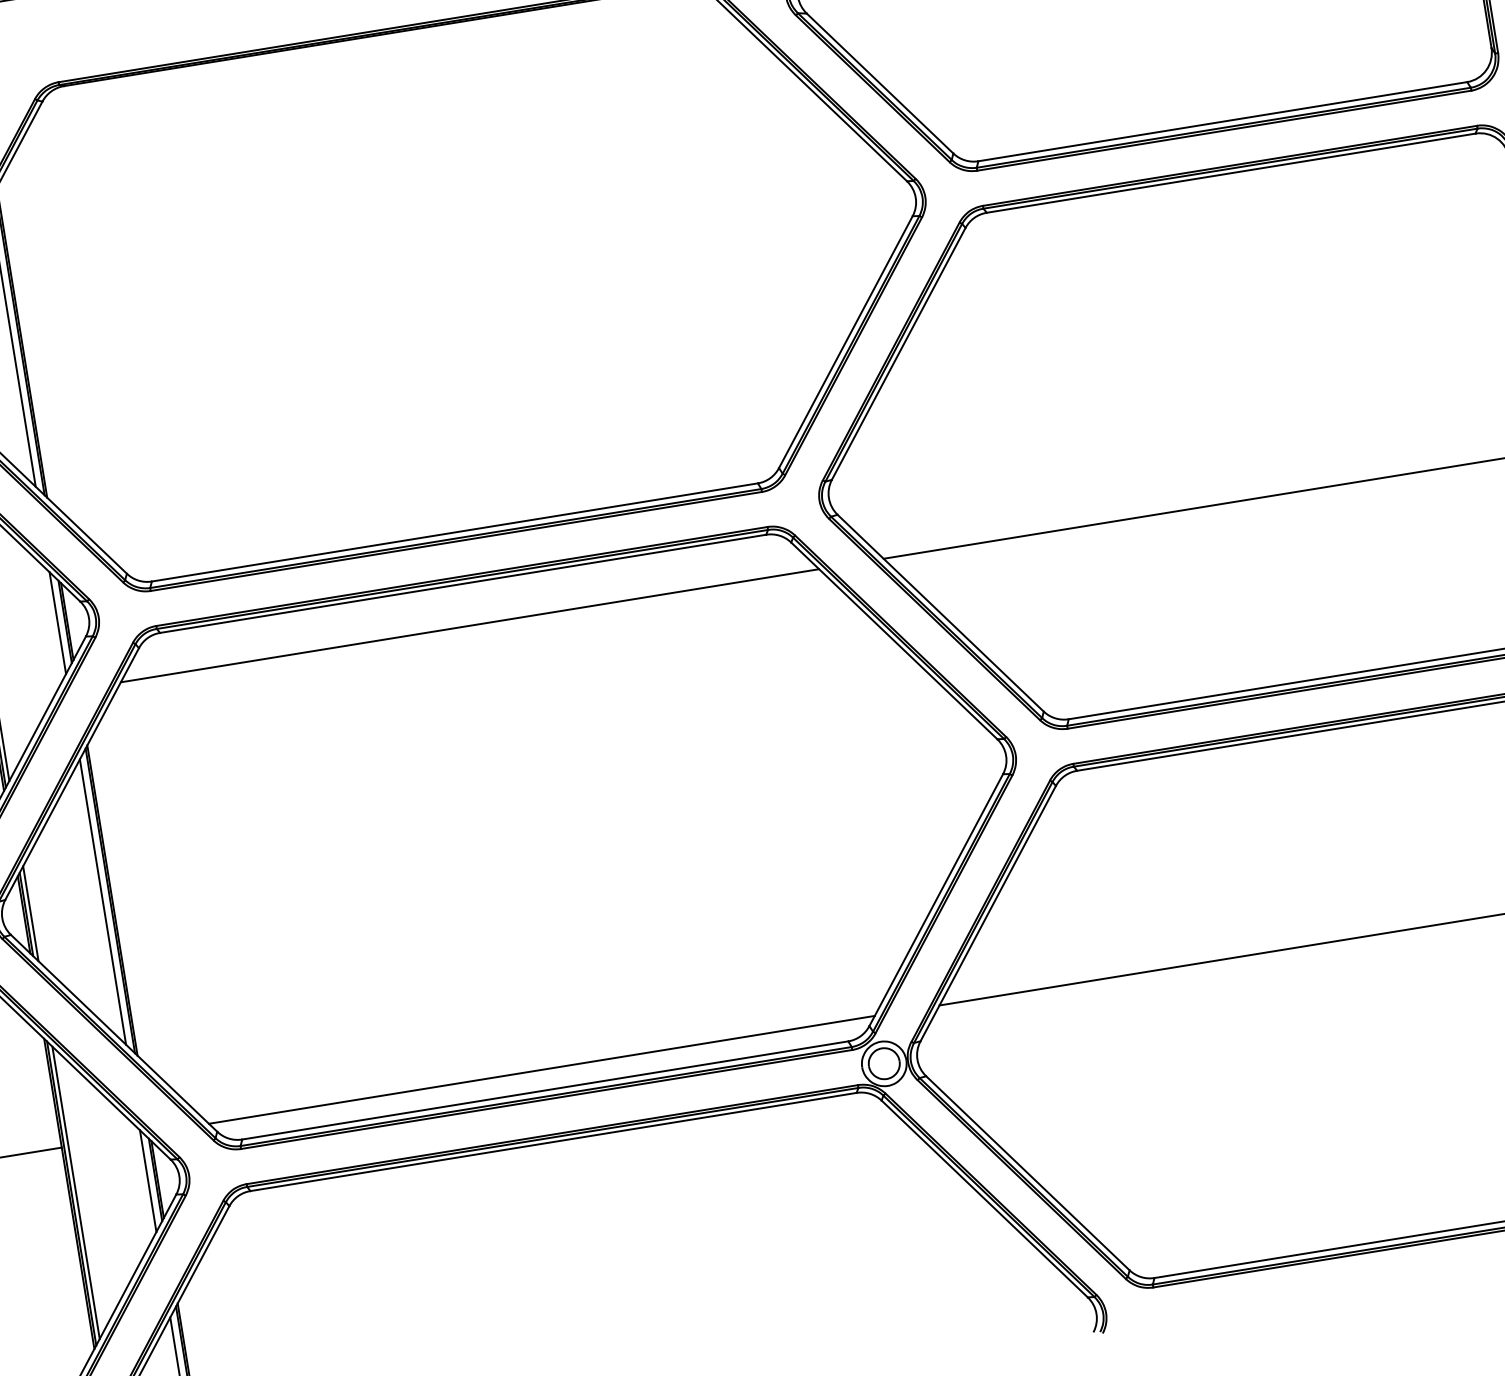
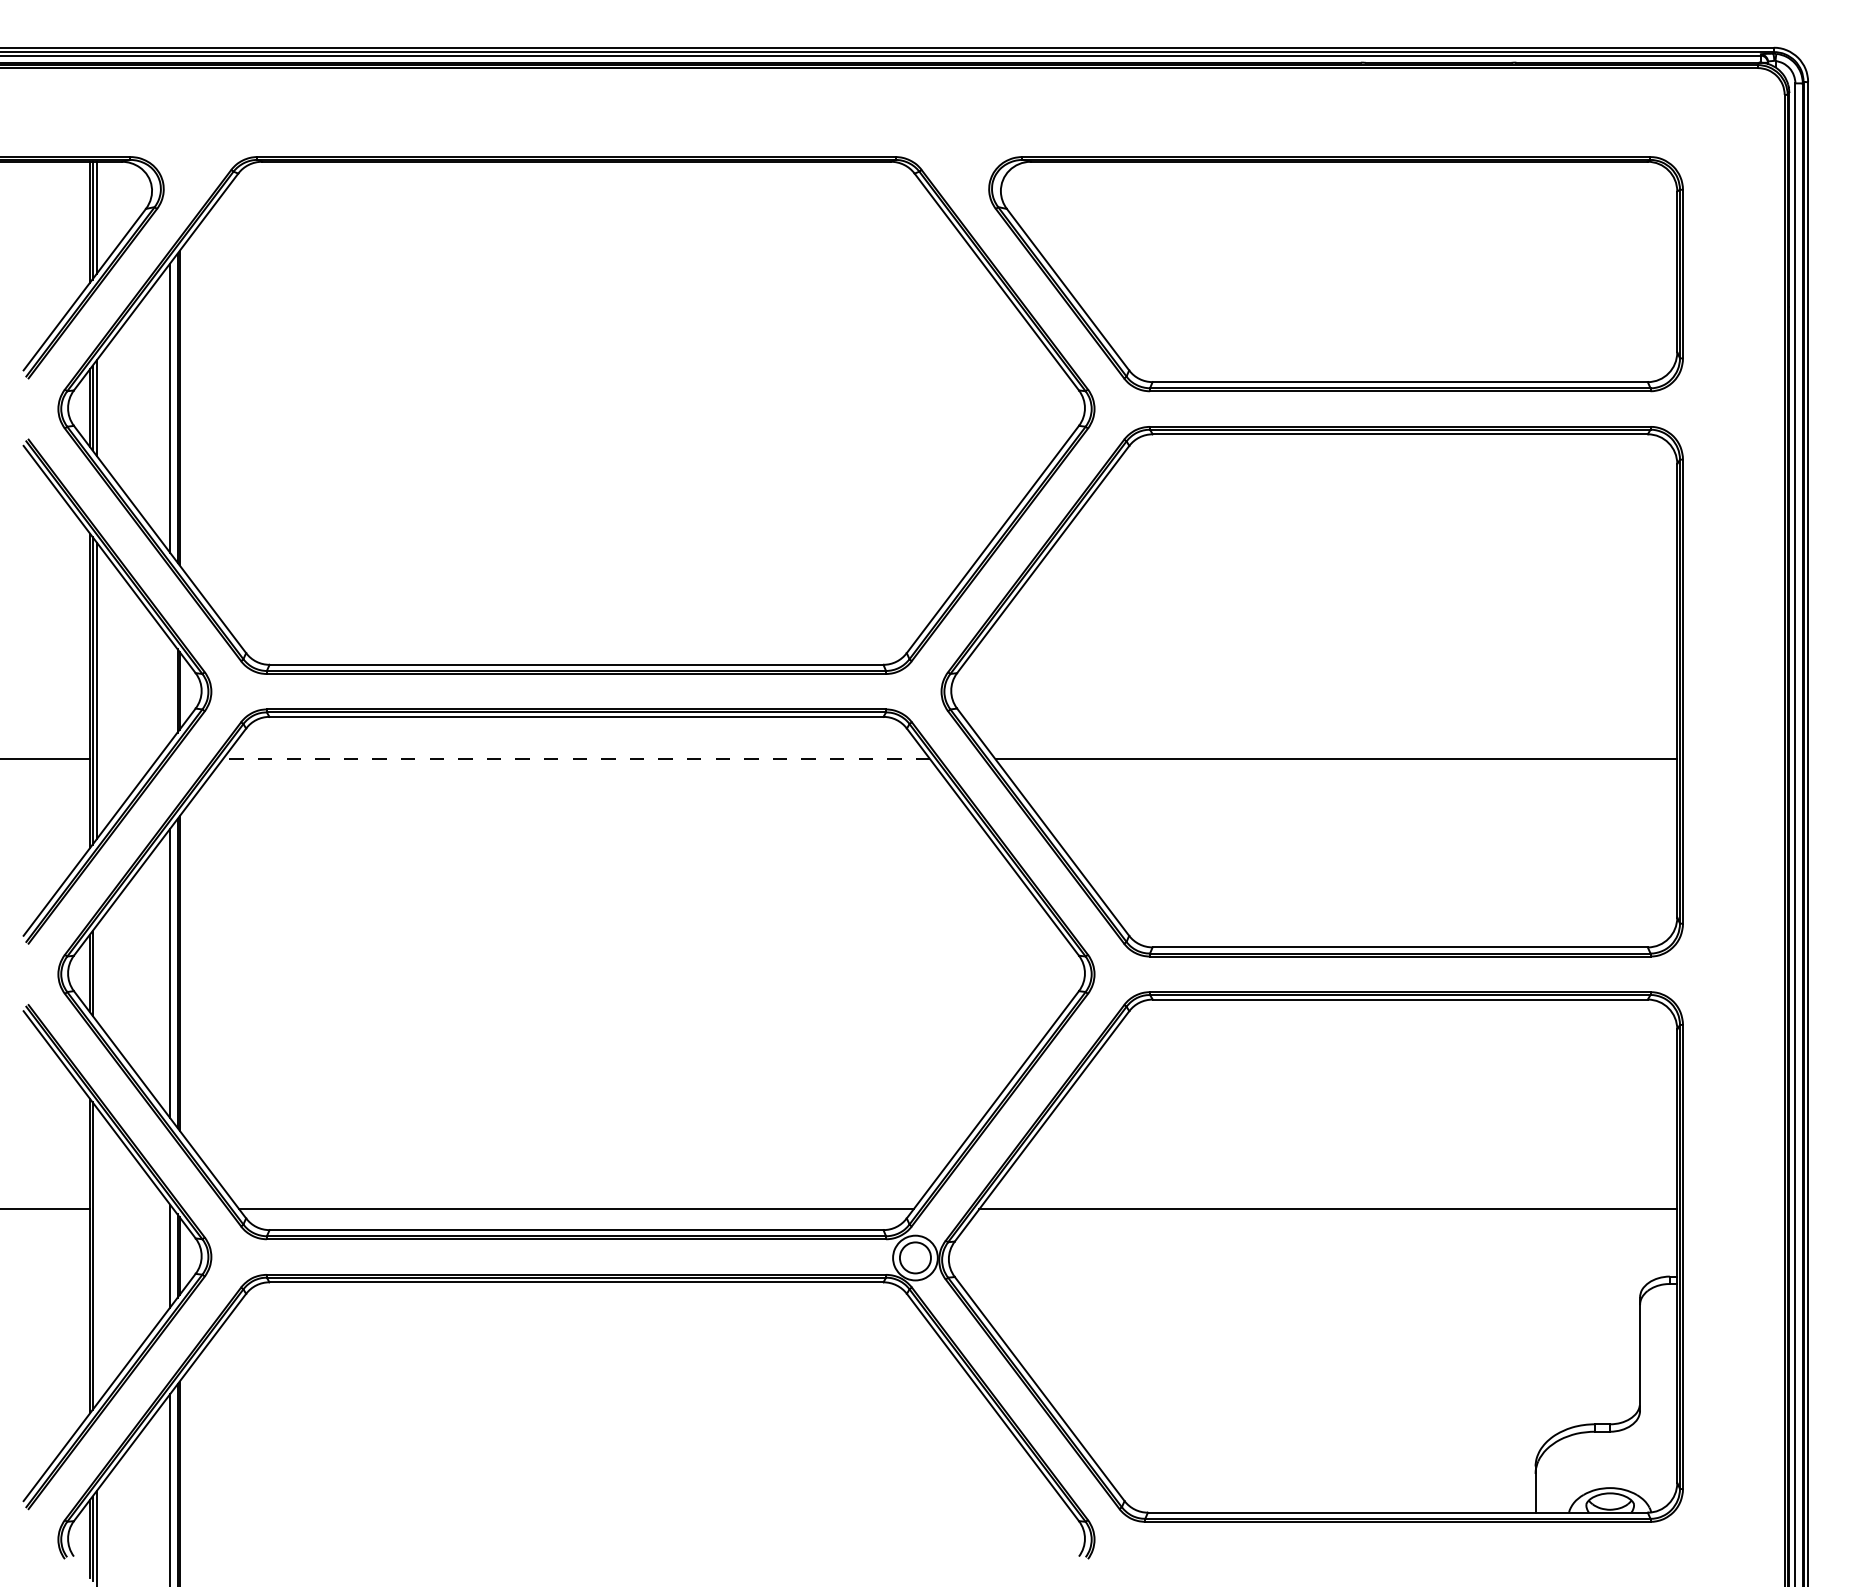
line: (58, 622) -> (170, 690), removed
line: (469, 625) -> (576, 759), solid -> dashed
line: (31, 913) -> (97, 973), removed
line: (76, 1193) -> (97, 1256), removed

